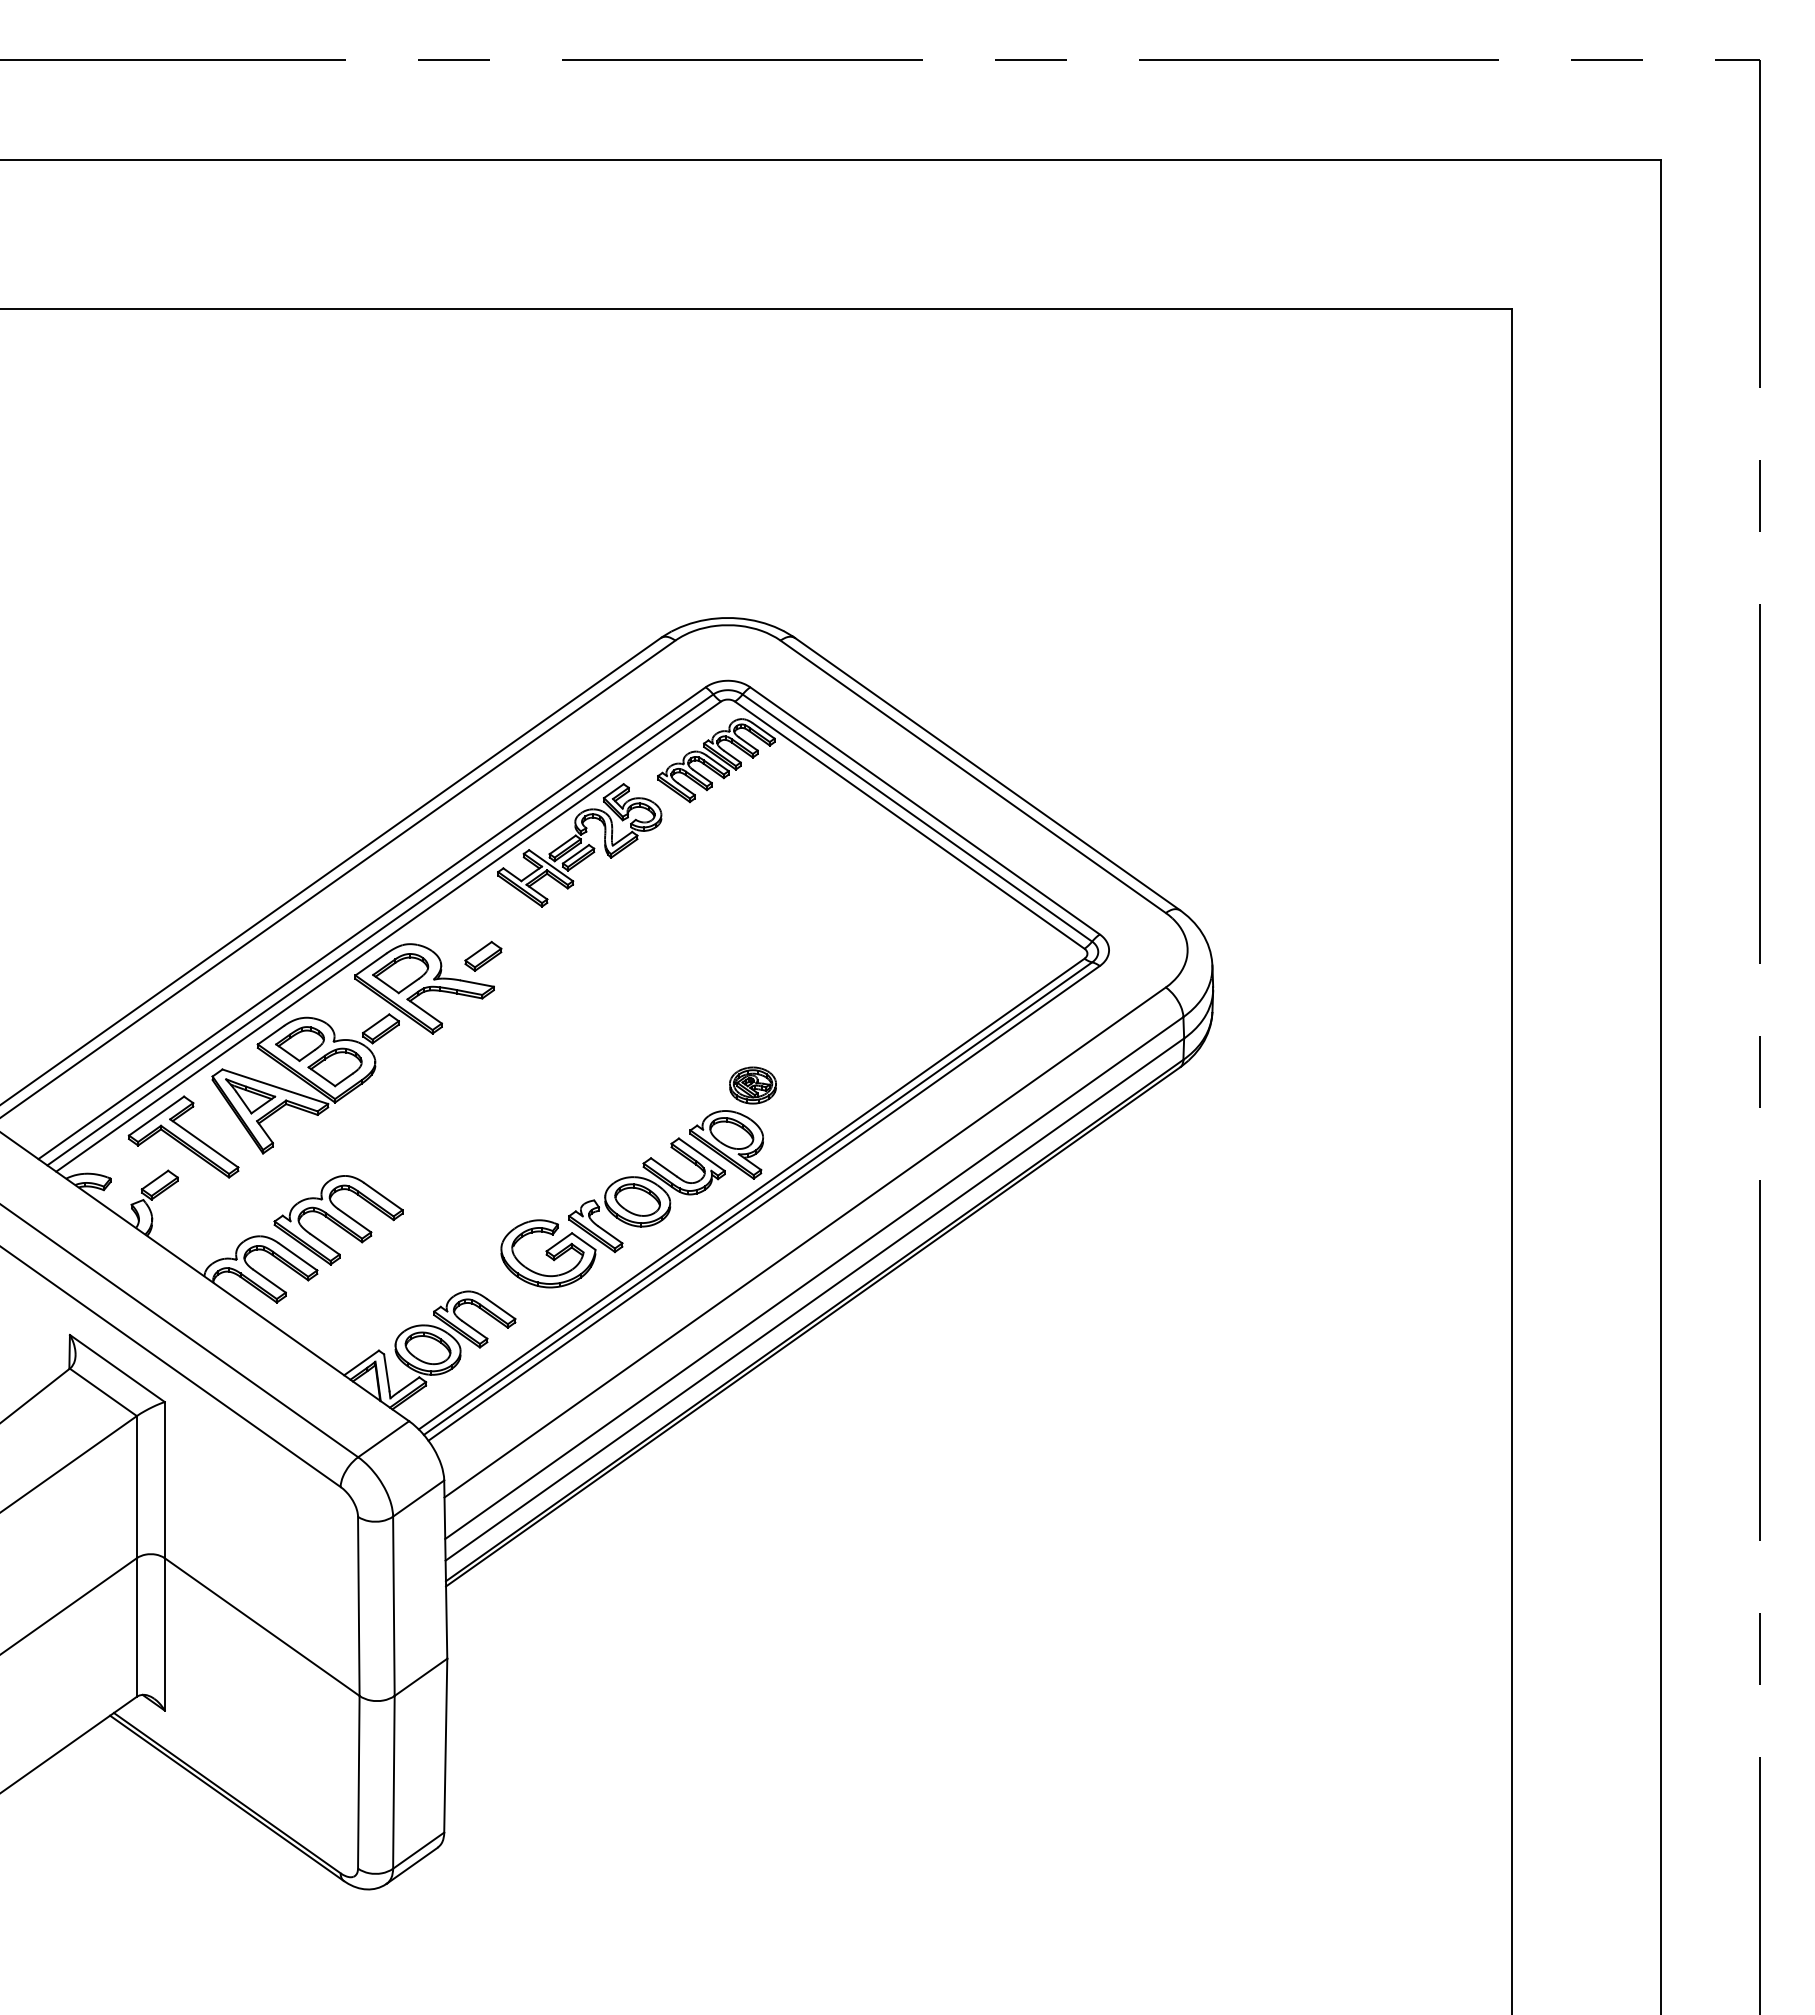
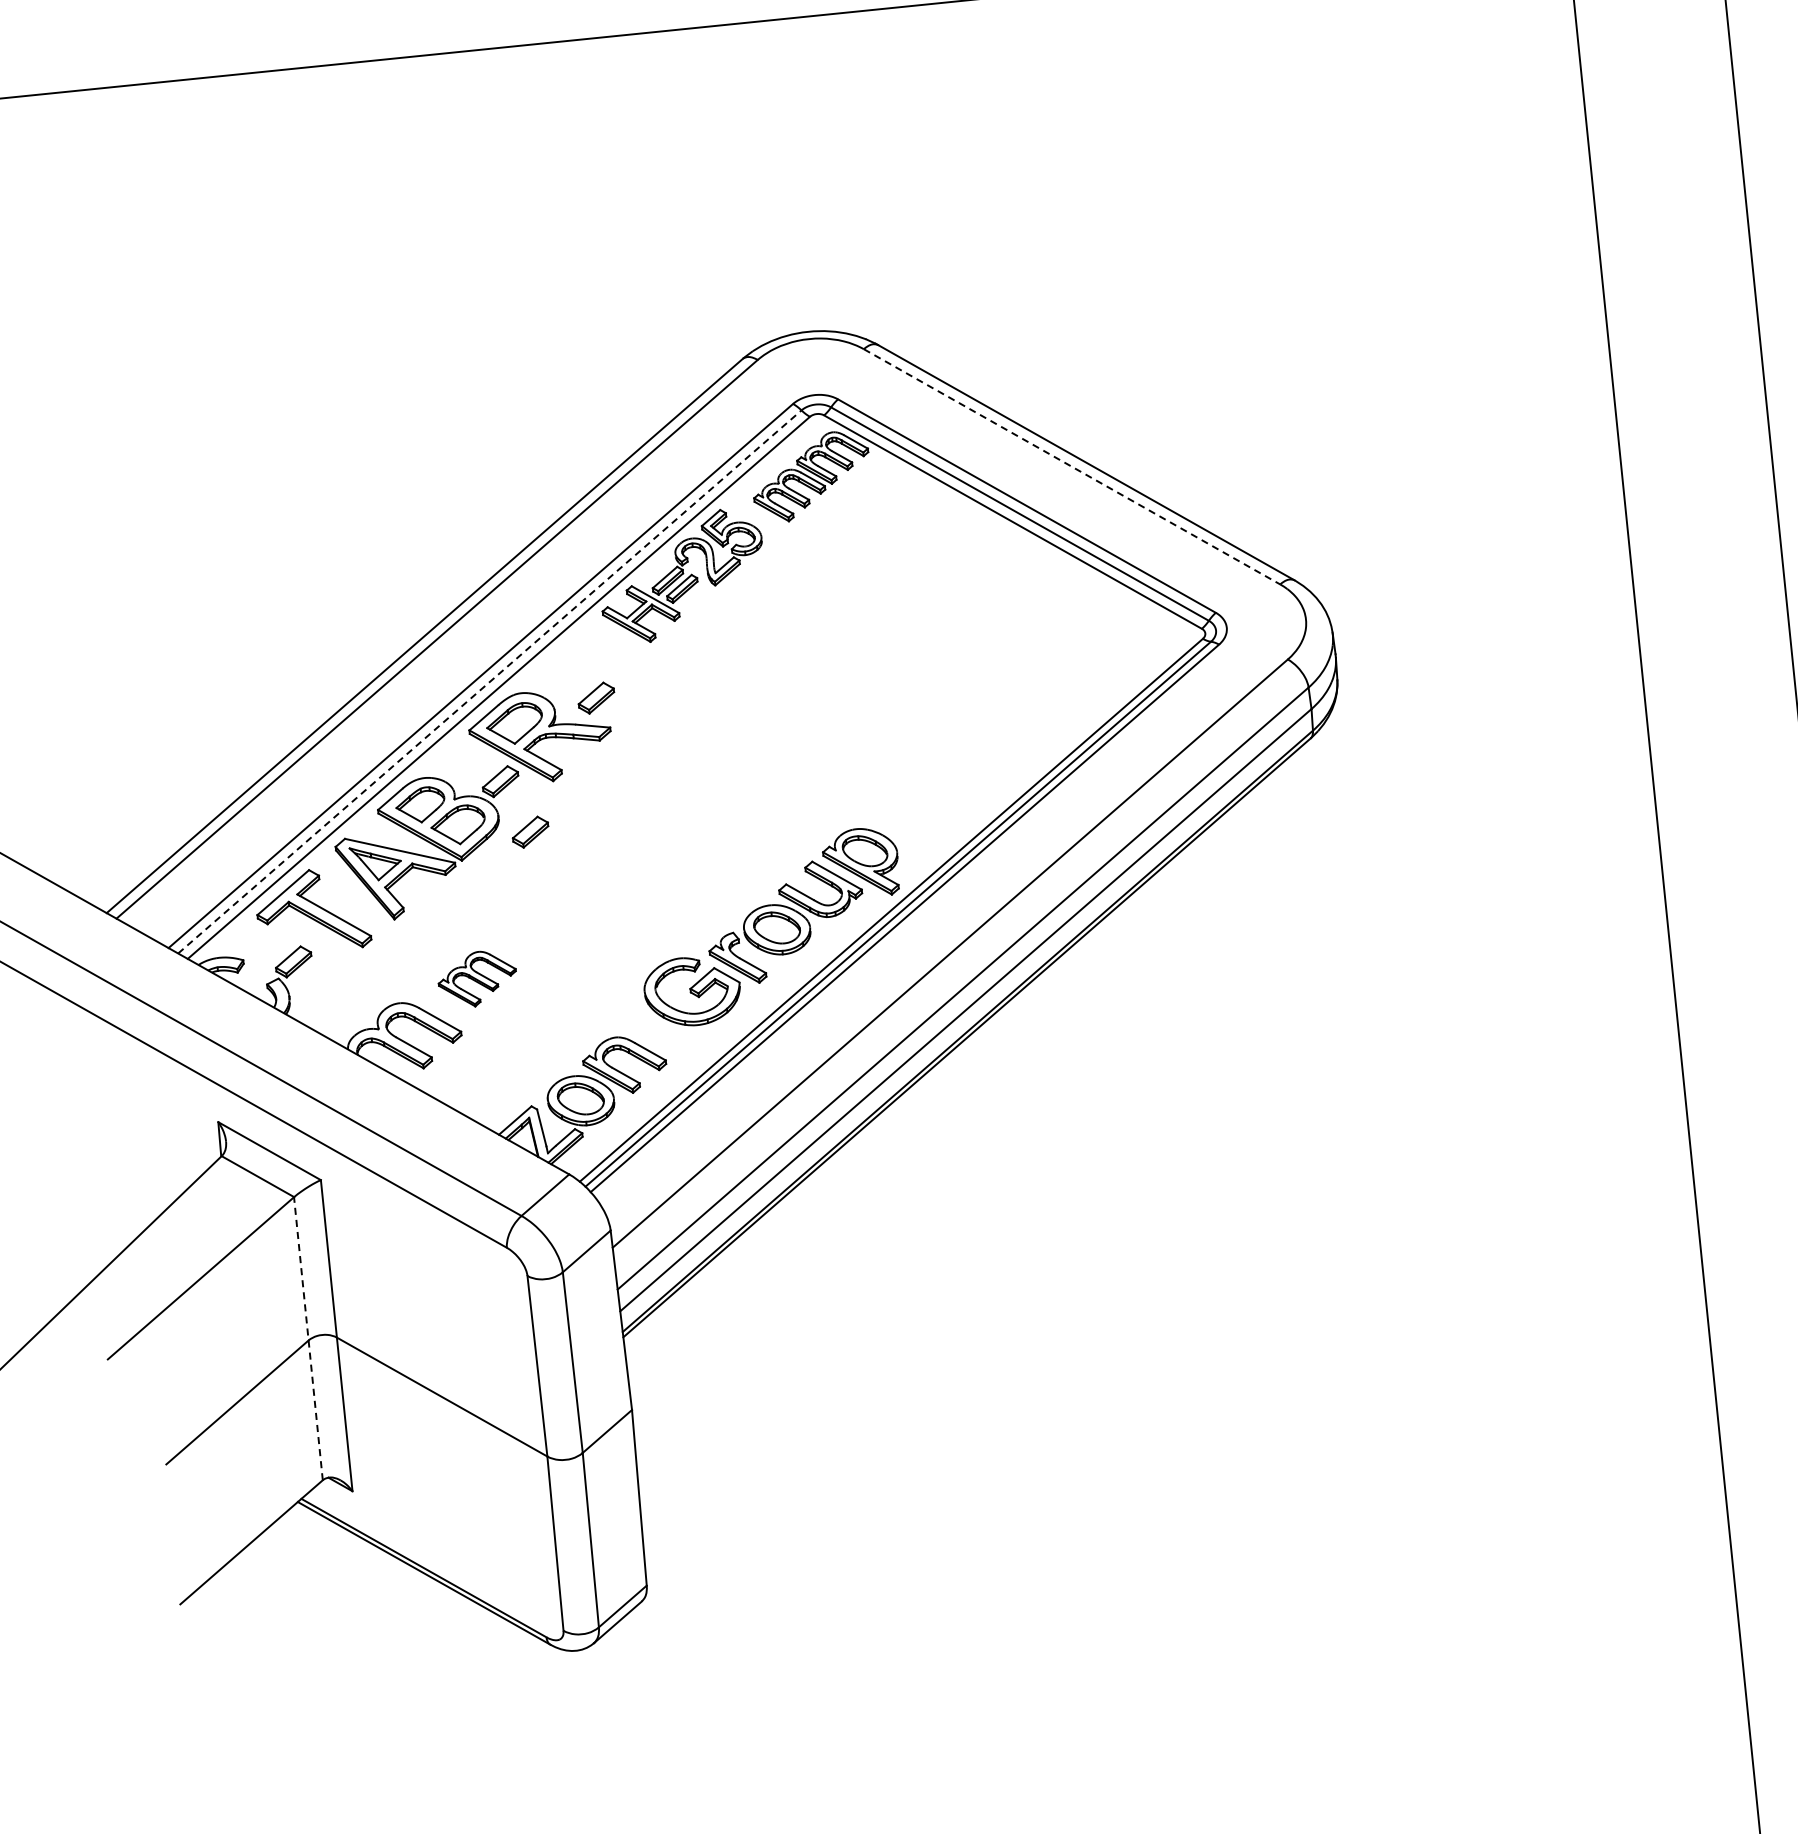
line: (973, 776) -> (1072, 466), solid -> dashed
line: (380, 929) -> (489, 681), solid -> dashed
part: (405, 1080) -> (530, 831), added
part: (752, 1085) -> (881, 800), removed
part: (338, 1220) -> (477, 979), size x0.6
line: (136, 1556) -> (308, 1338), solid -> dashed

